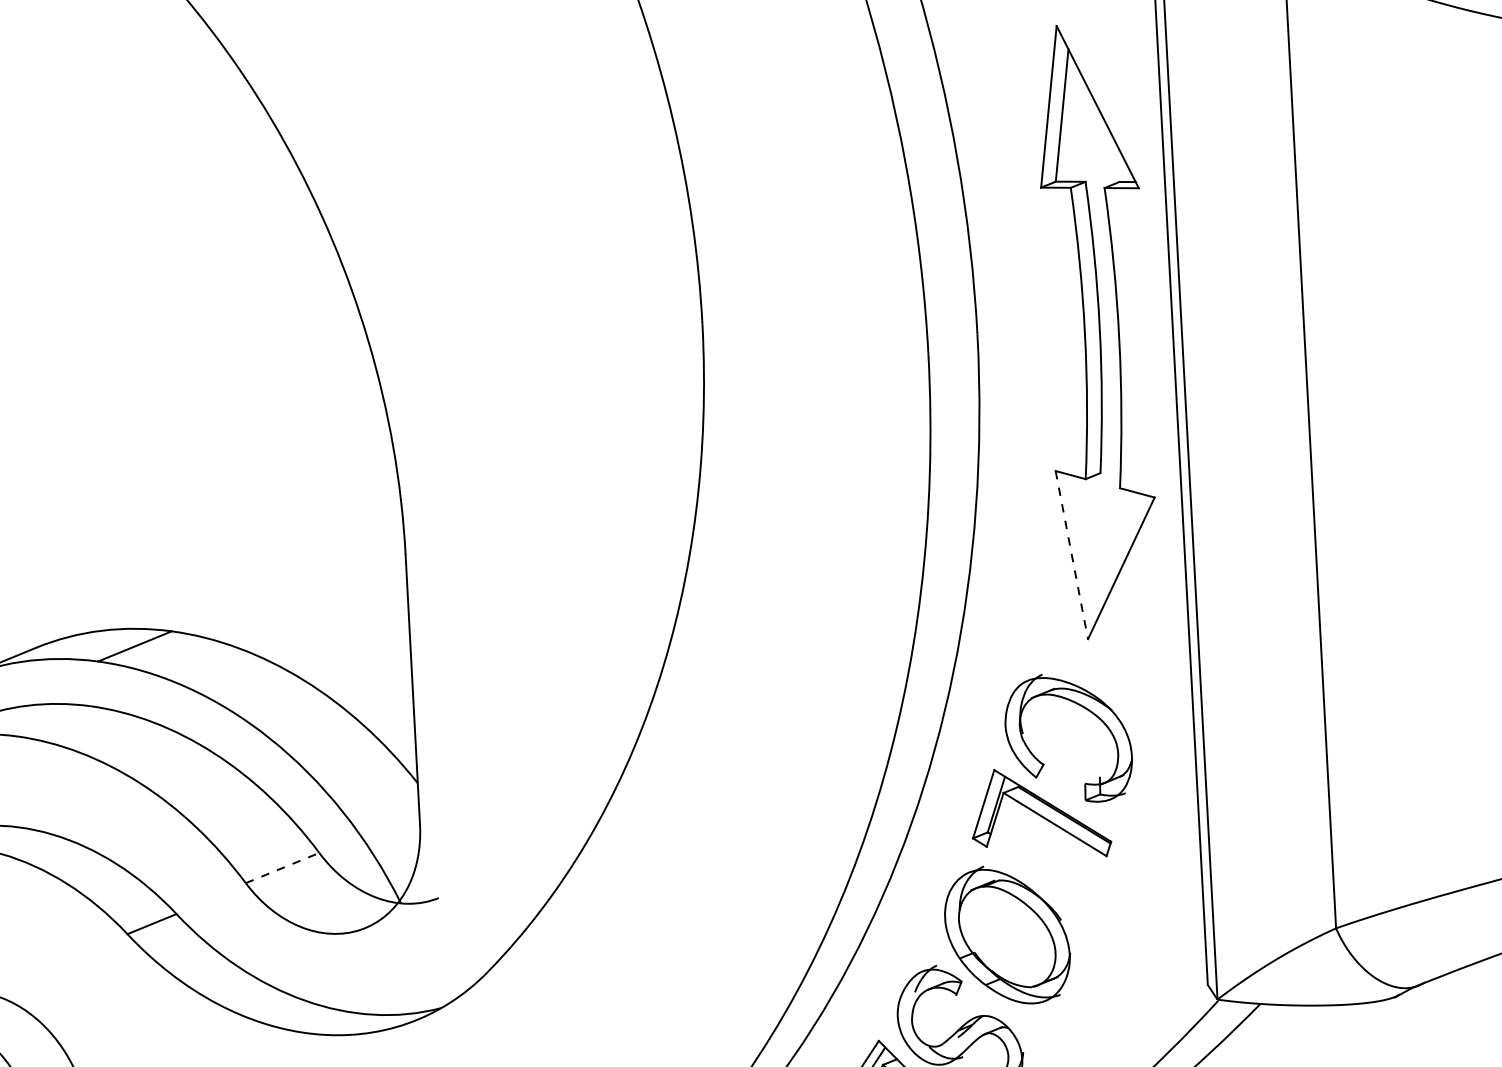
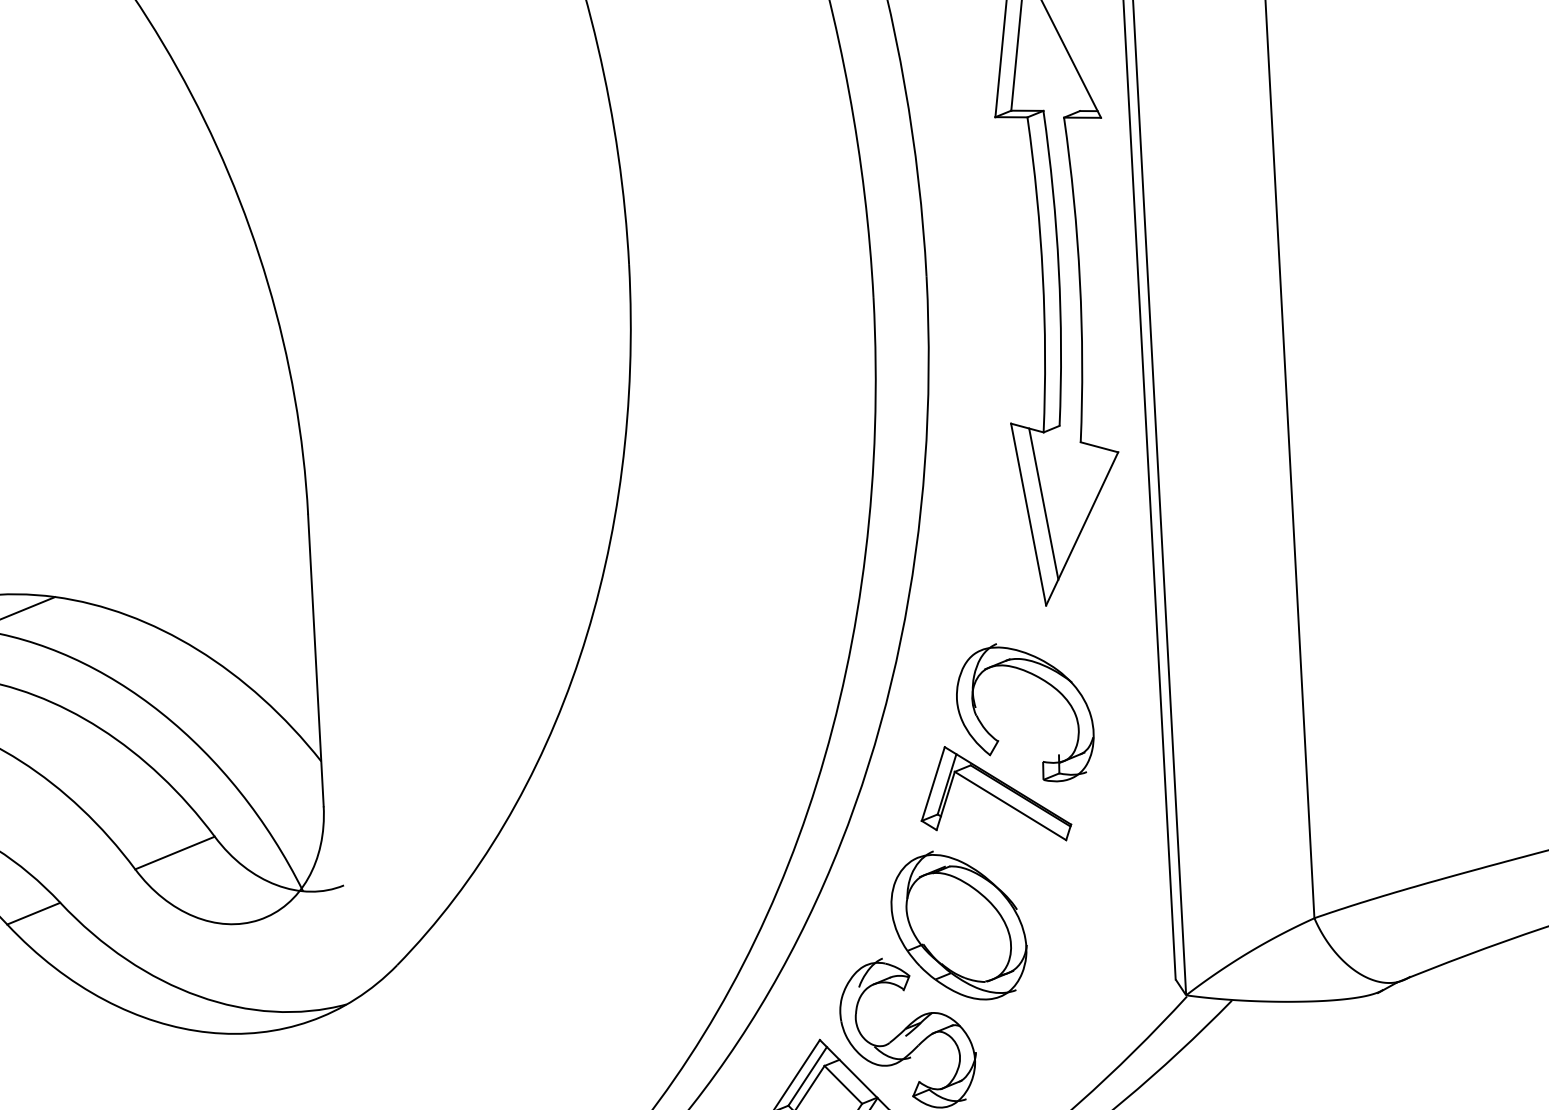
line: (1085, 545) -> (1043, 504), added
line: (1071, 555) -> (1028, 515), dashed -> solid
line: (282, 868) -> (174, 853), dashed -> solid

